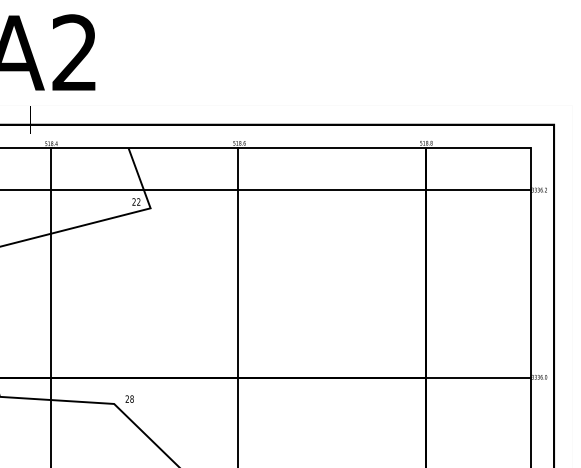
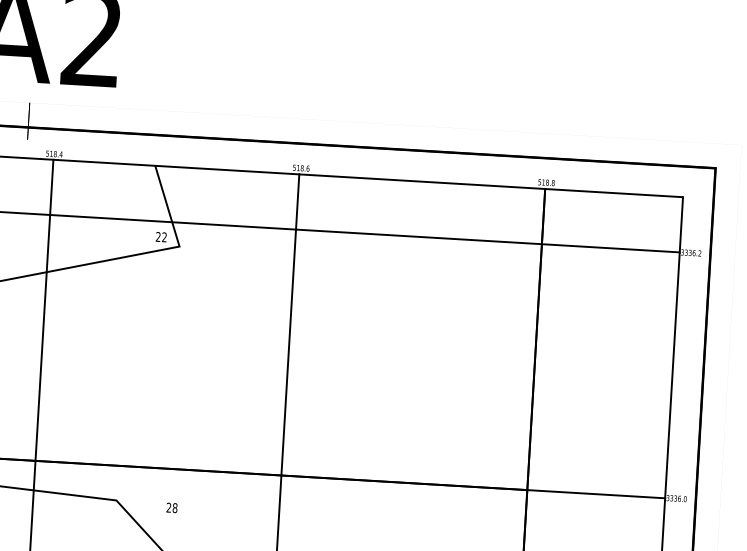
text: (129, 398) -> (171, 507), moved

